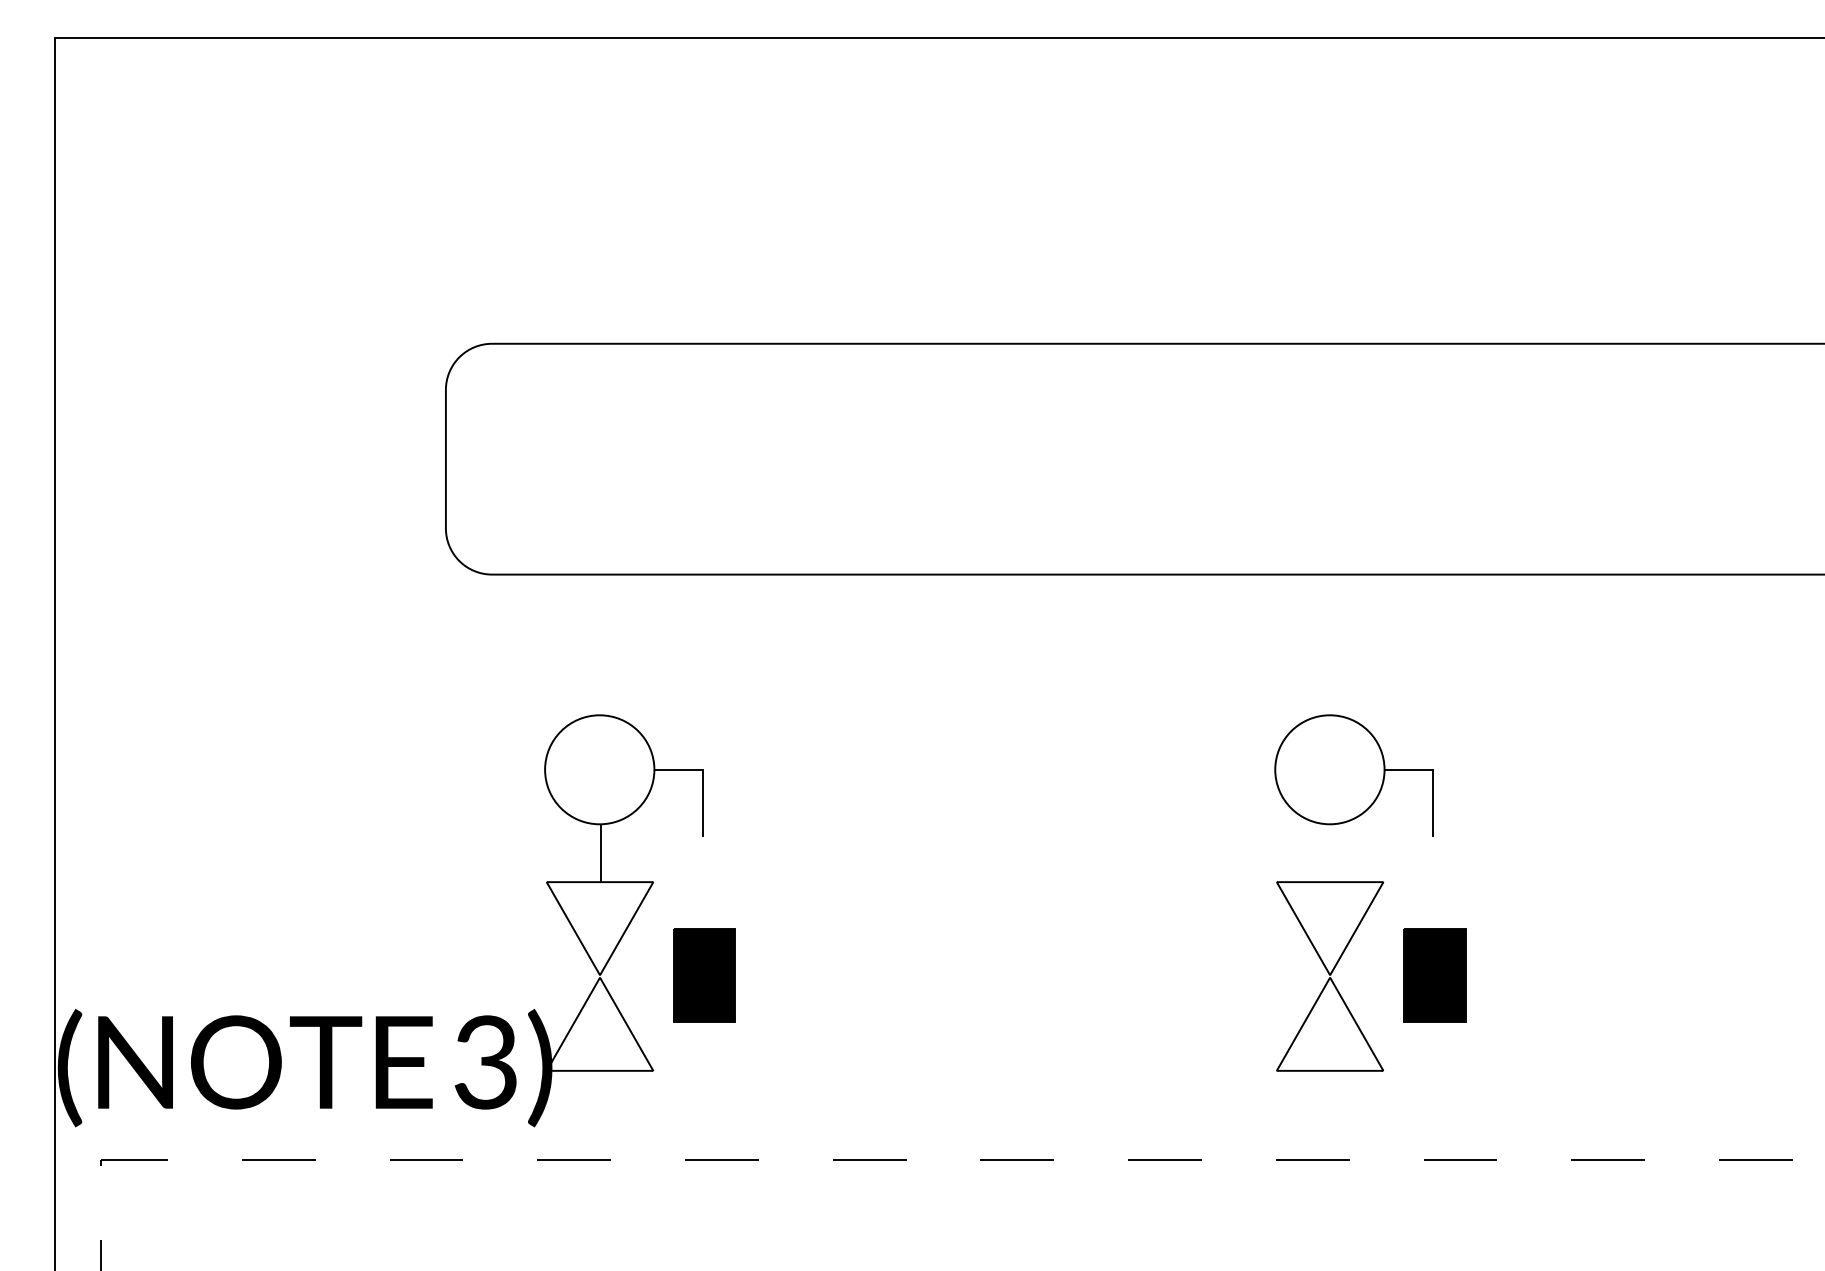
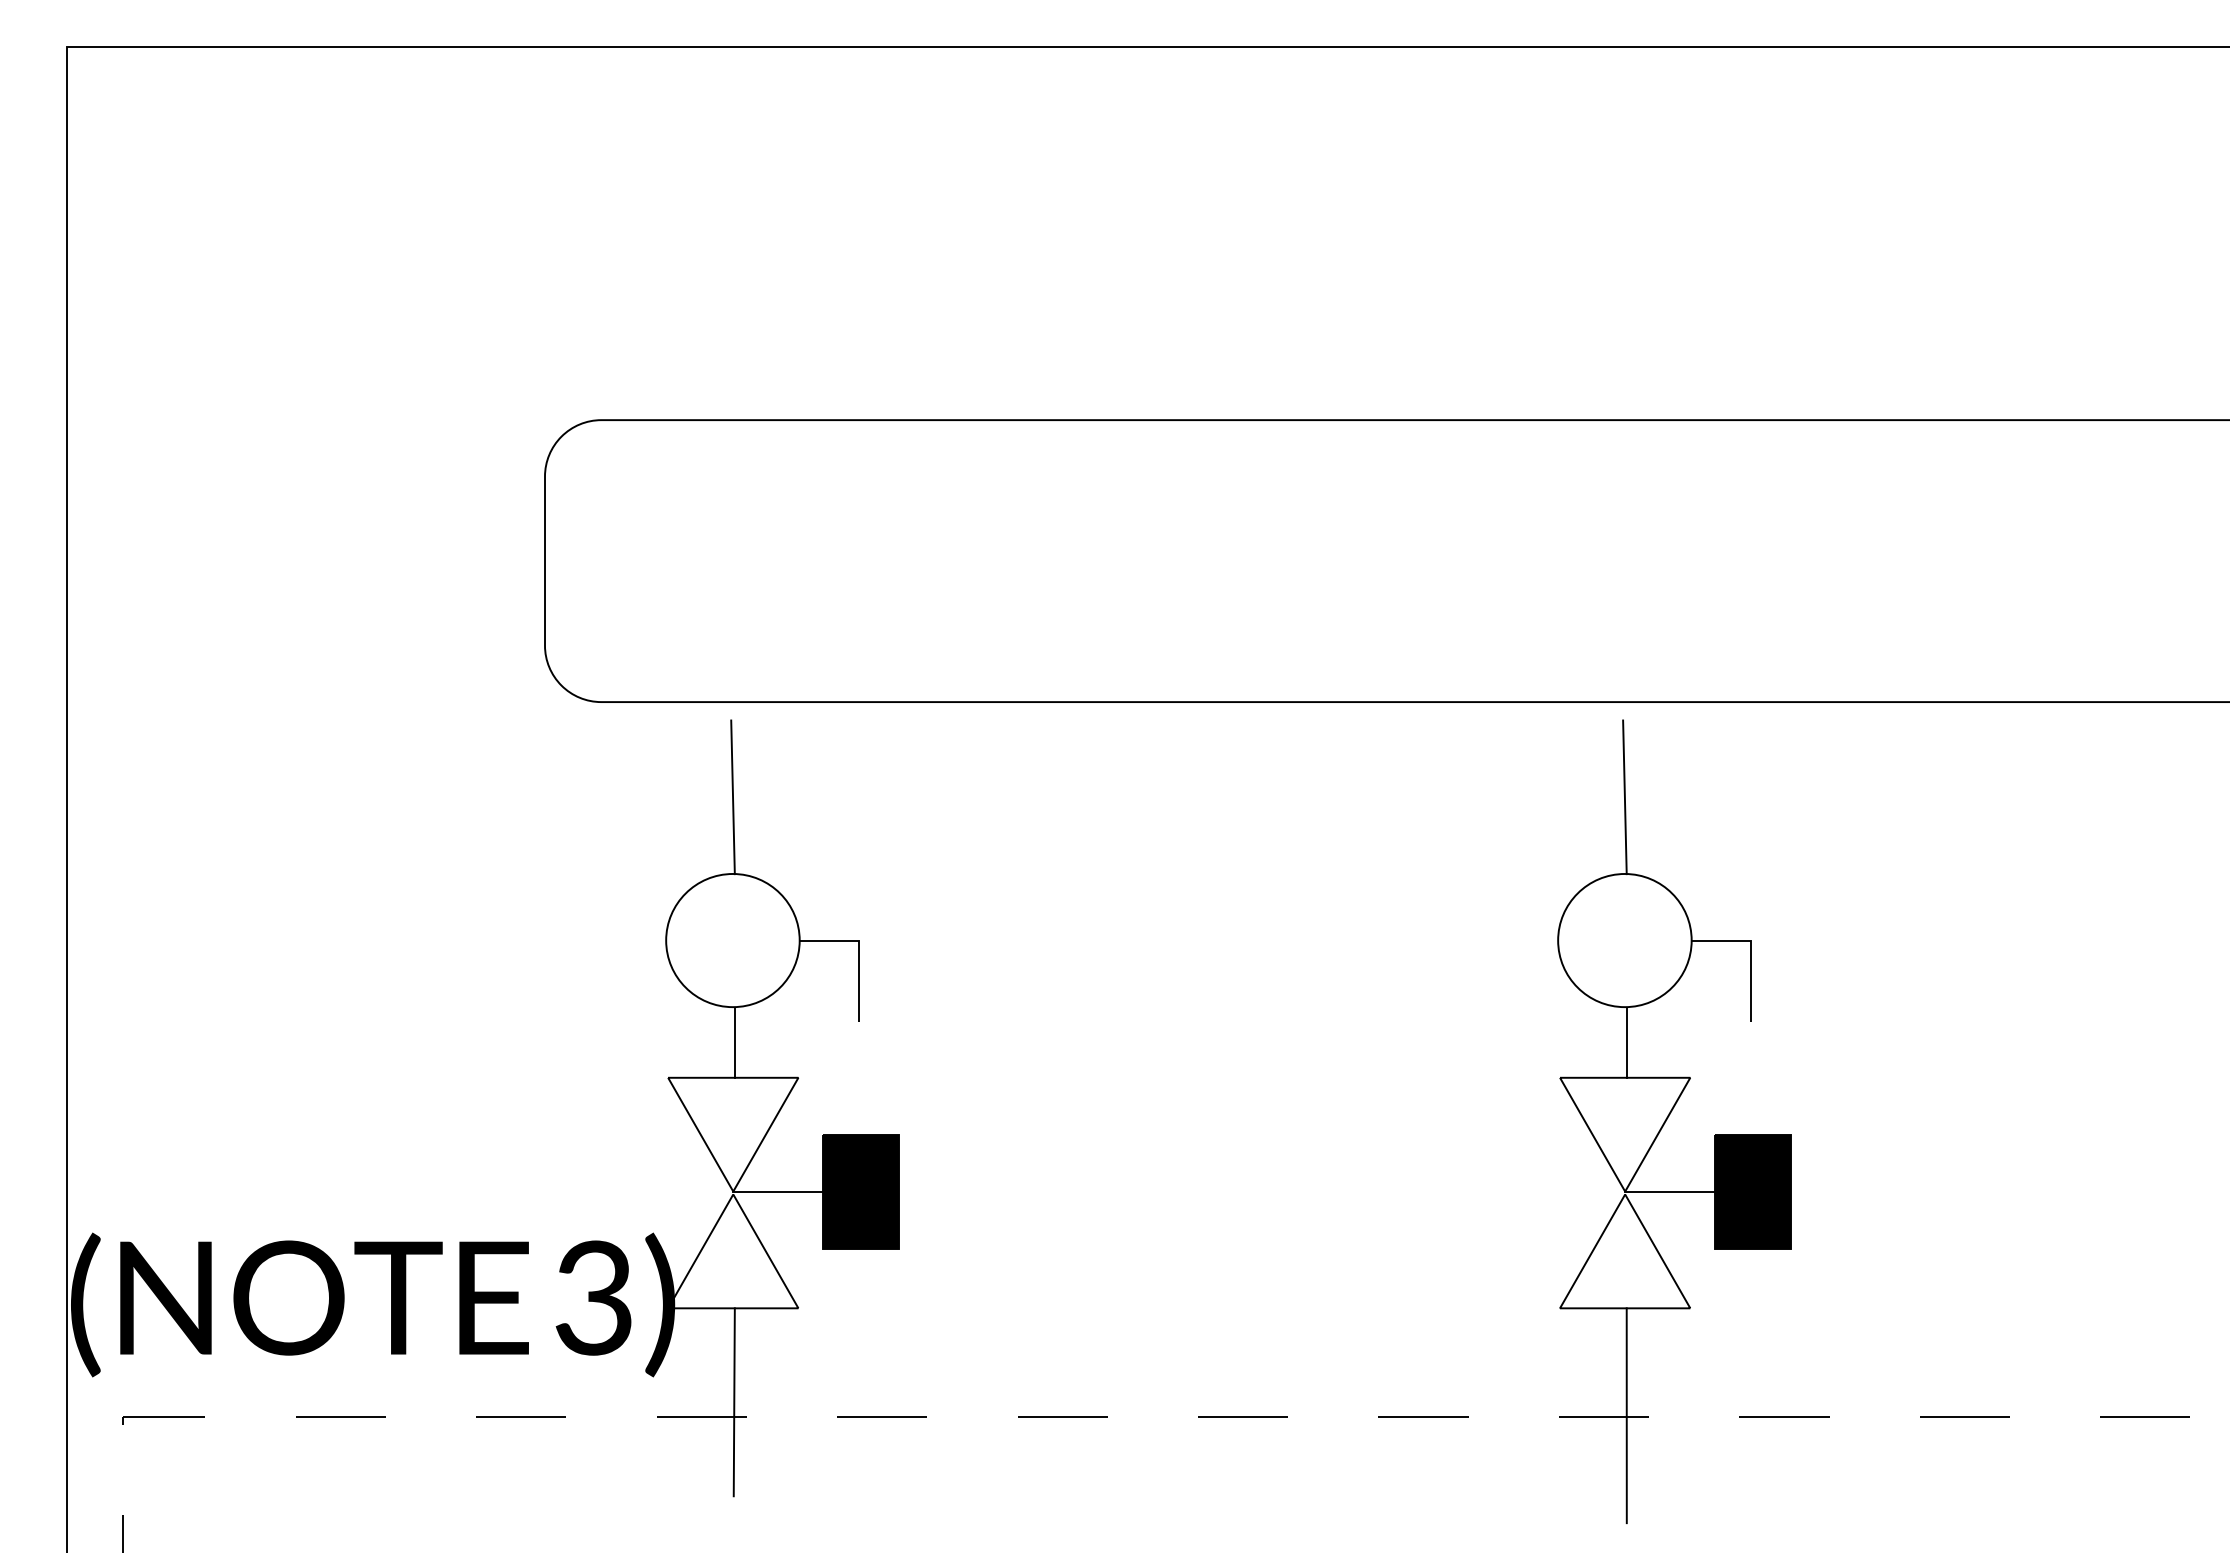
line: (599, 652) -> (732, 797), added
line: (1329, 652) -> (1624, 797), added
line: (1331, 853) -> (1626, 1042), added
line: (637, 975) -> (778, 1191), added
line: (1367, 975) -> (1670, 1191), added
line: (600, 1147) -> (733, 1402), added
line: (1331, 1158) -> (1626, 1415), added

